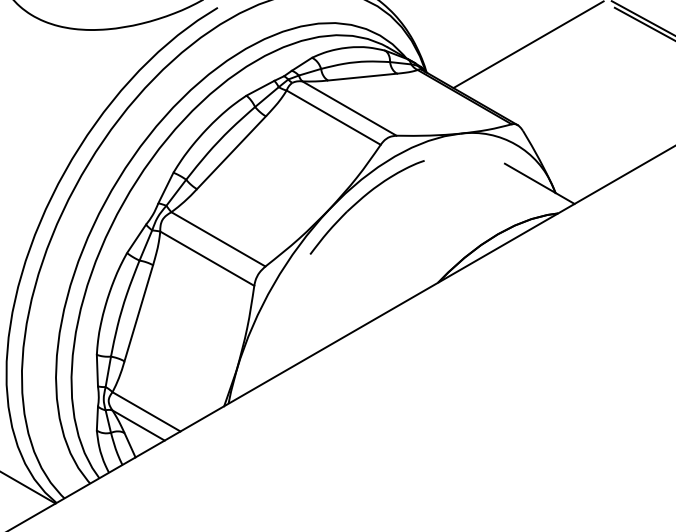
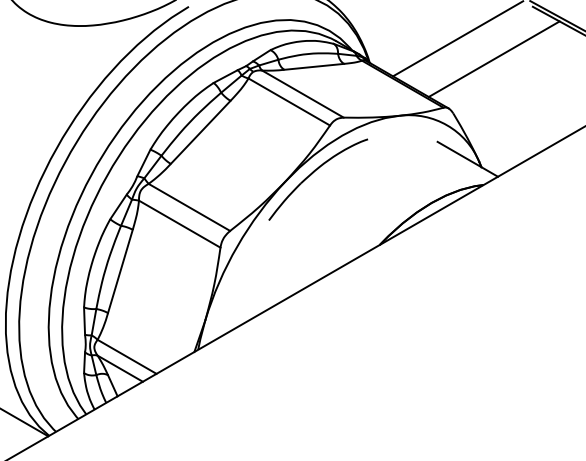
line: (569, 67) -> (493, 58), added

